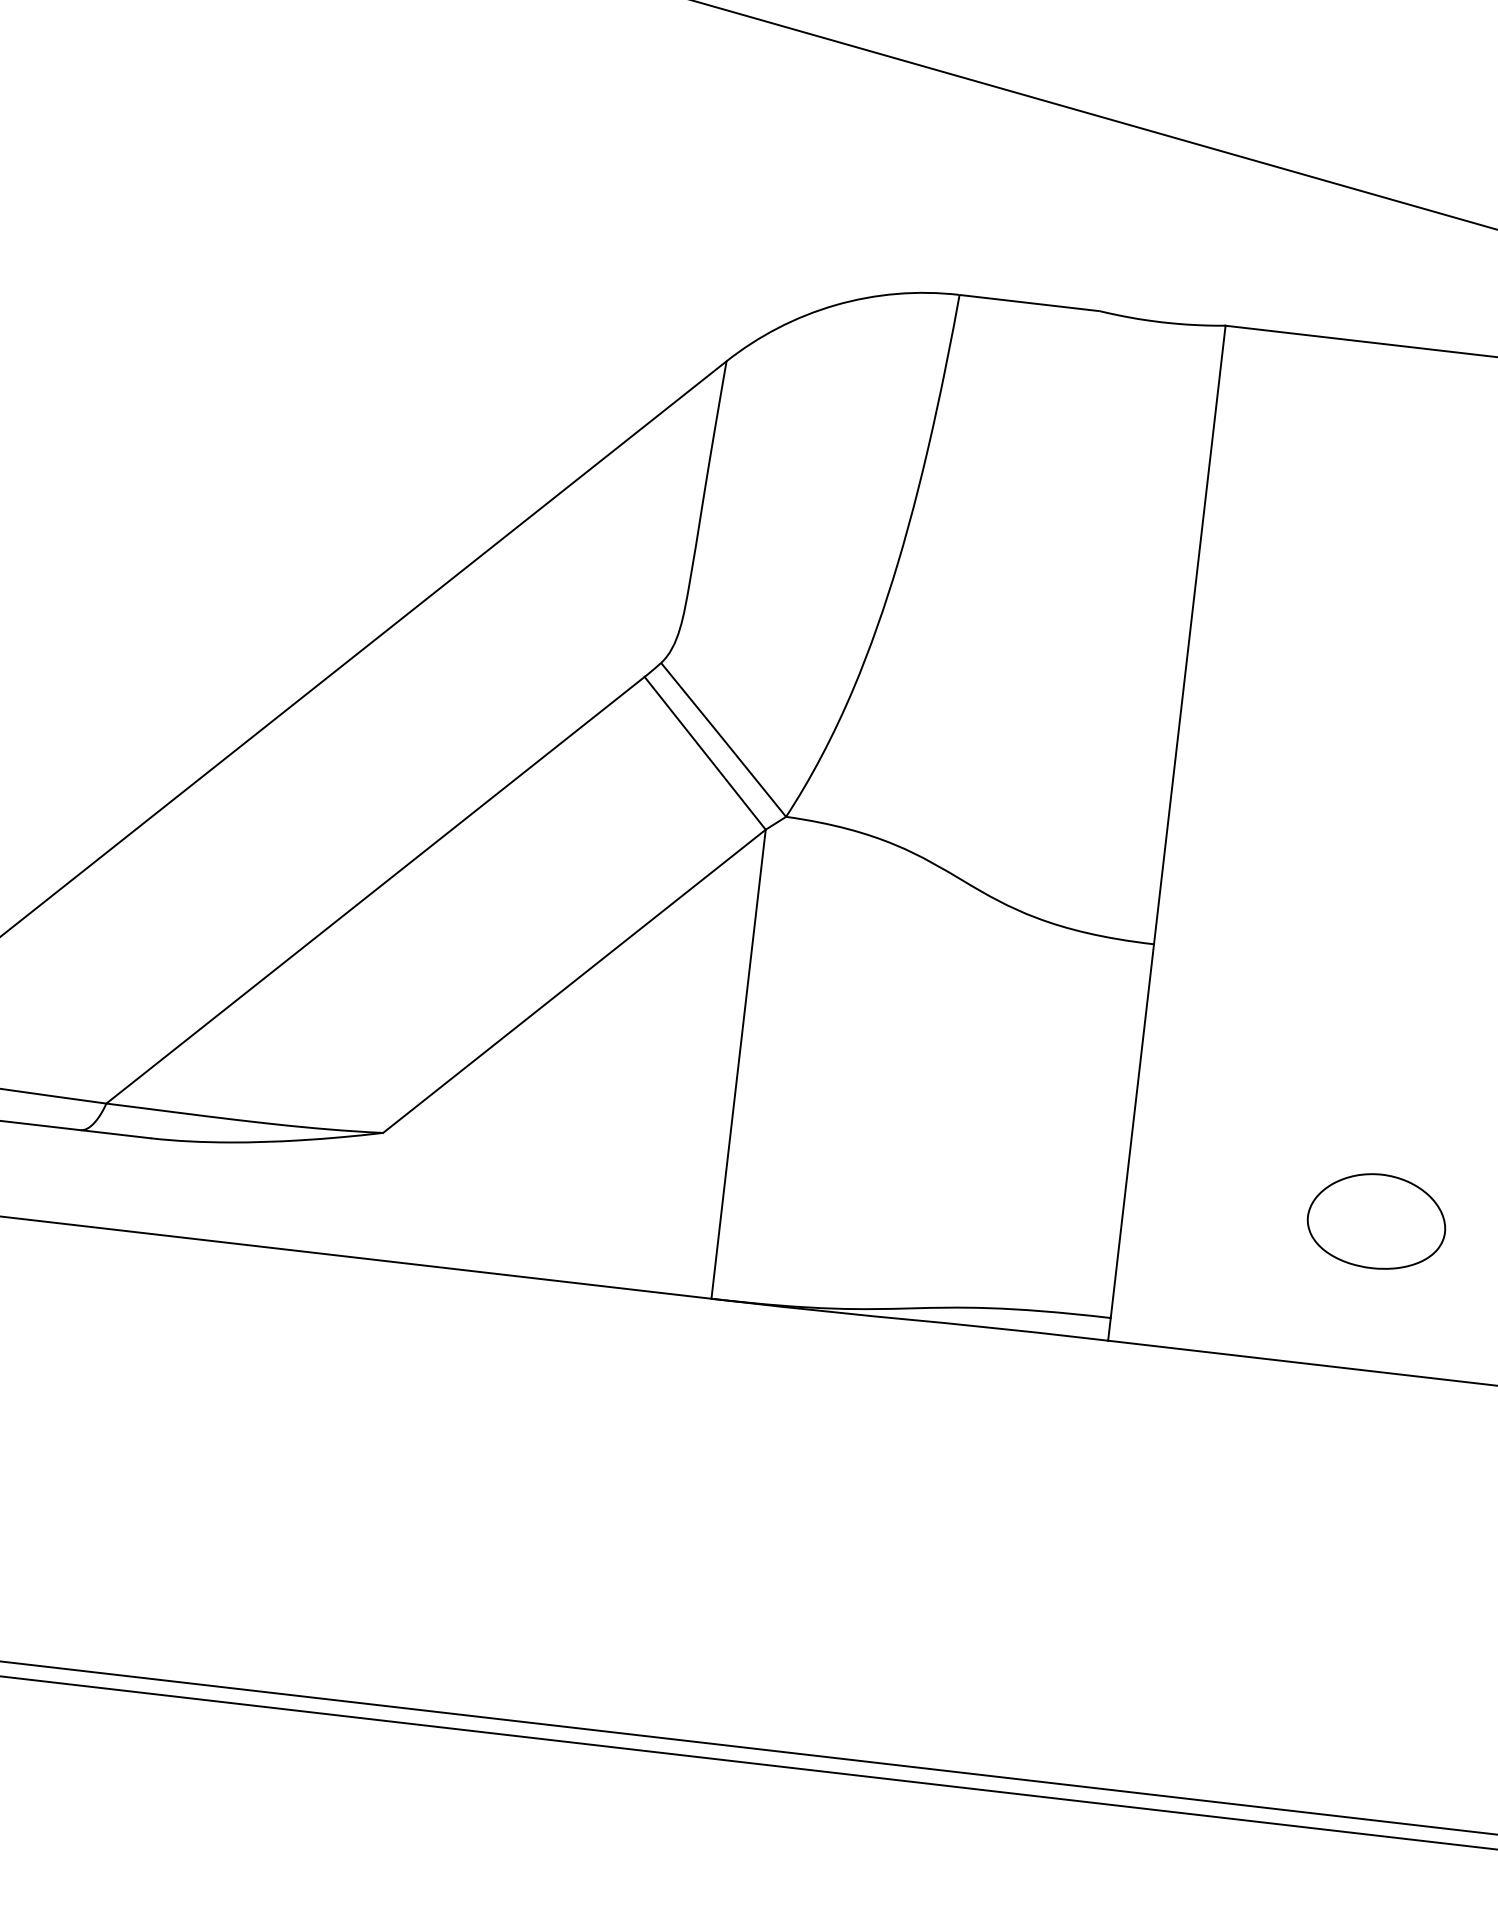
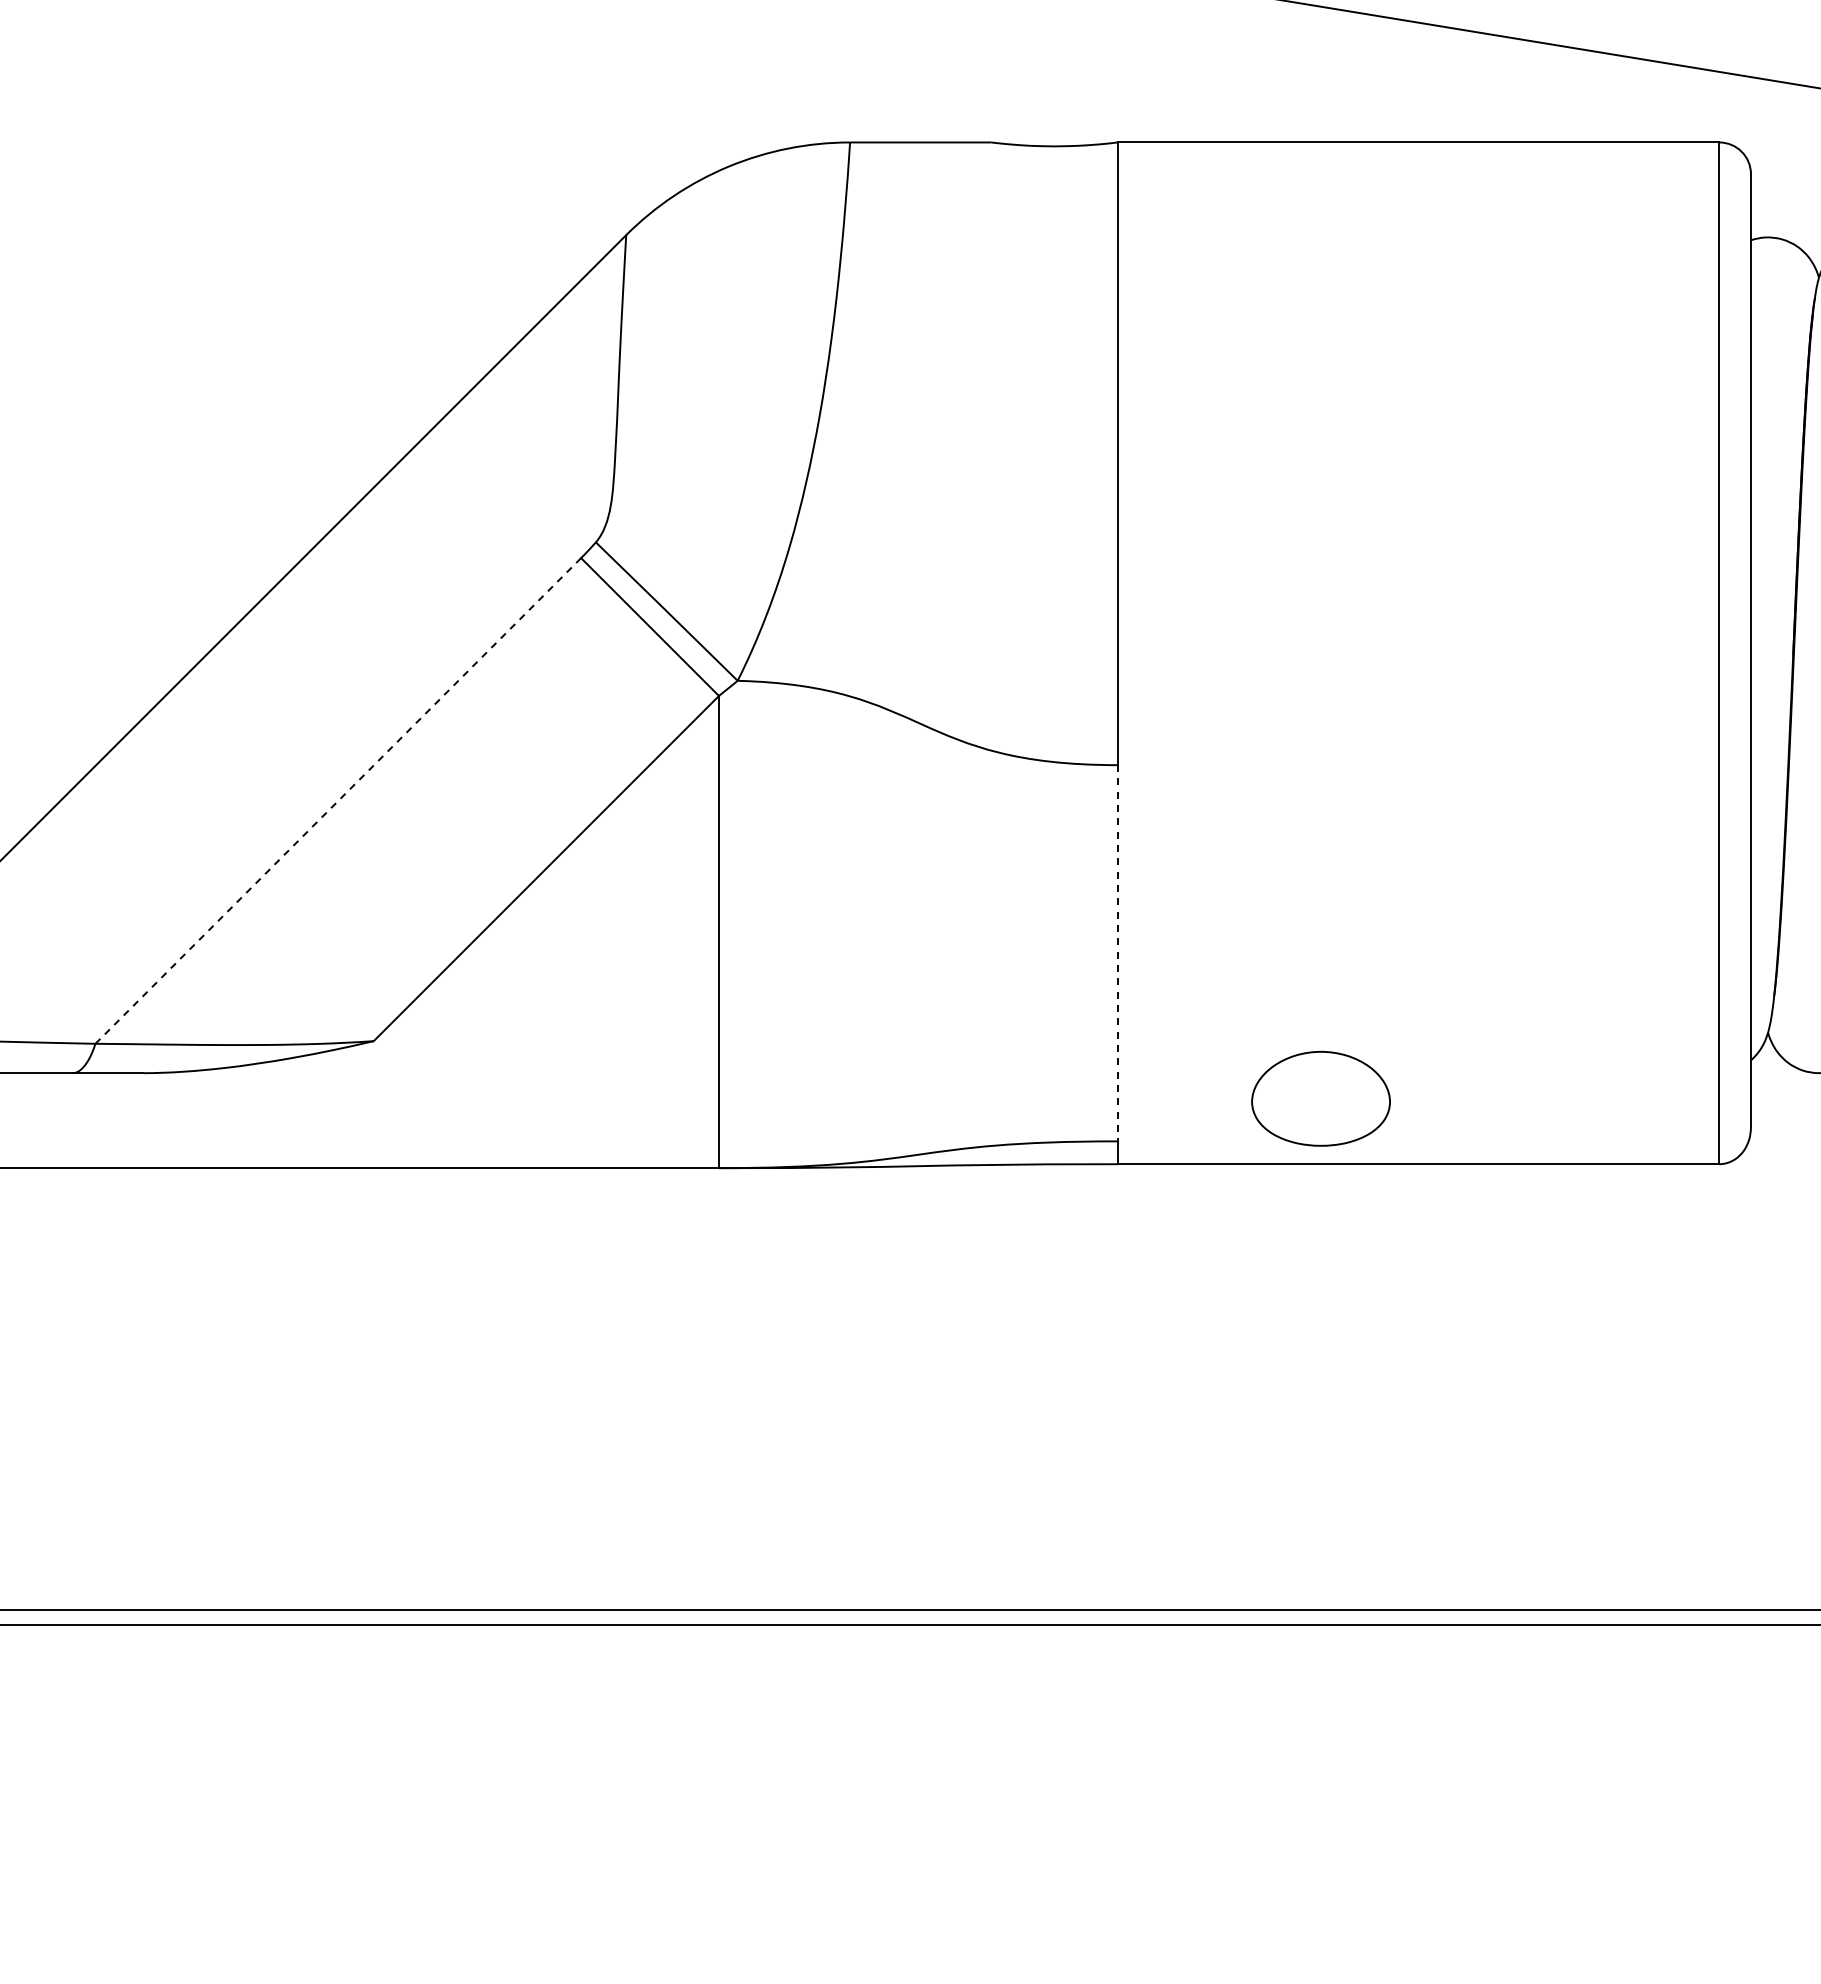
line: (375, 889) -> (338, 800), solid -> dashed
line: (1132, 1131) -> (1117, 953), solid -> dashed
part: (1376, 1221) -> (1320, 1098), moved

